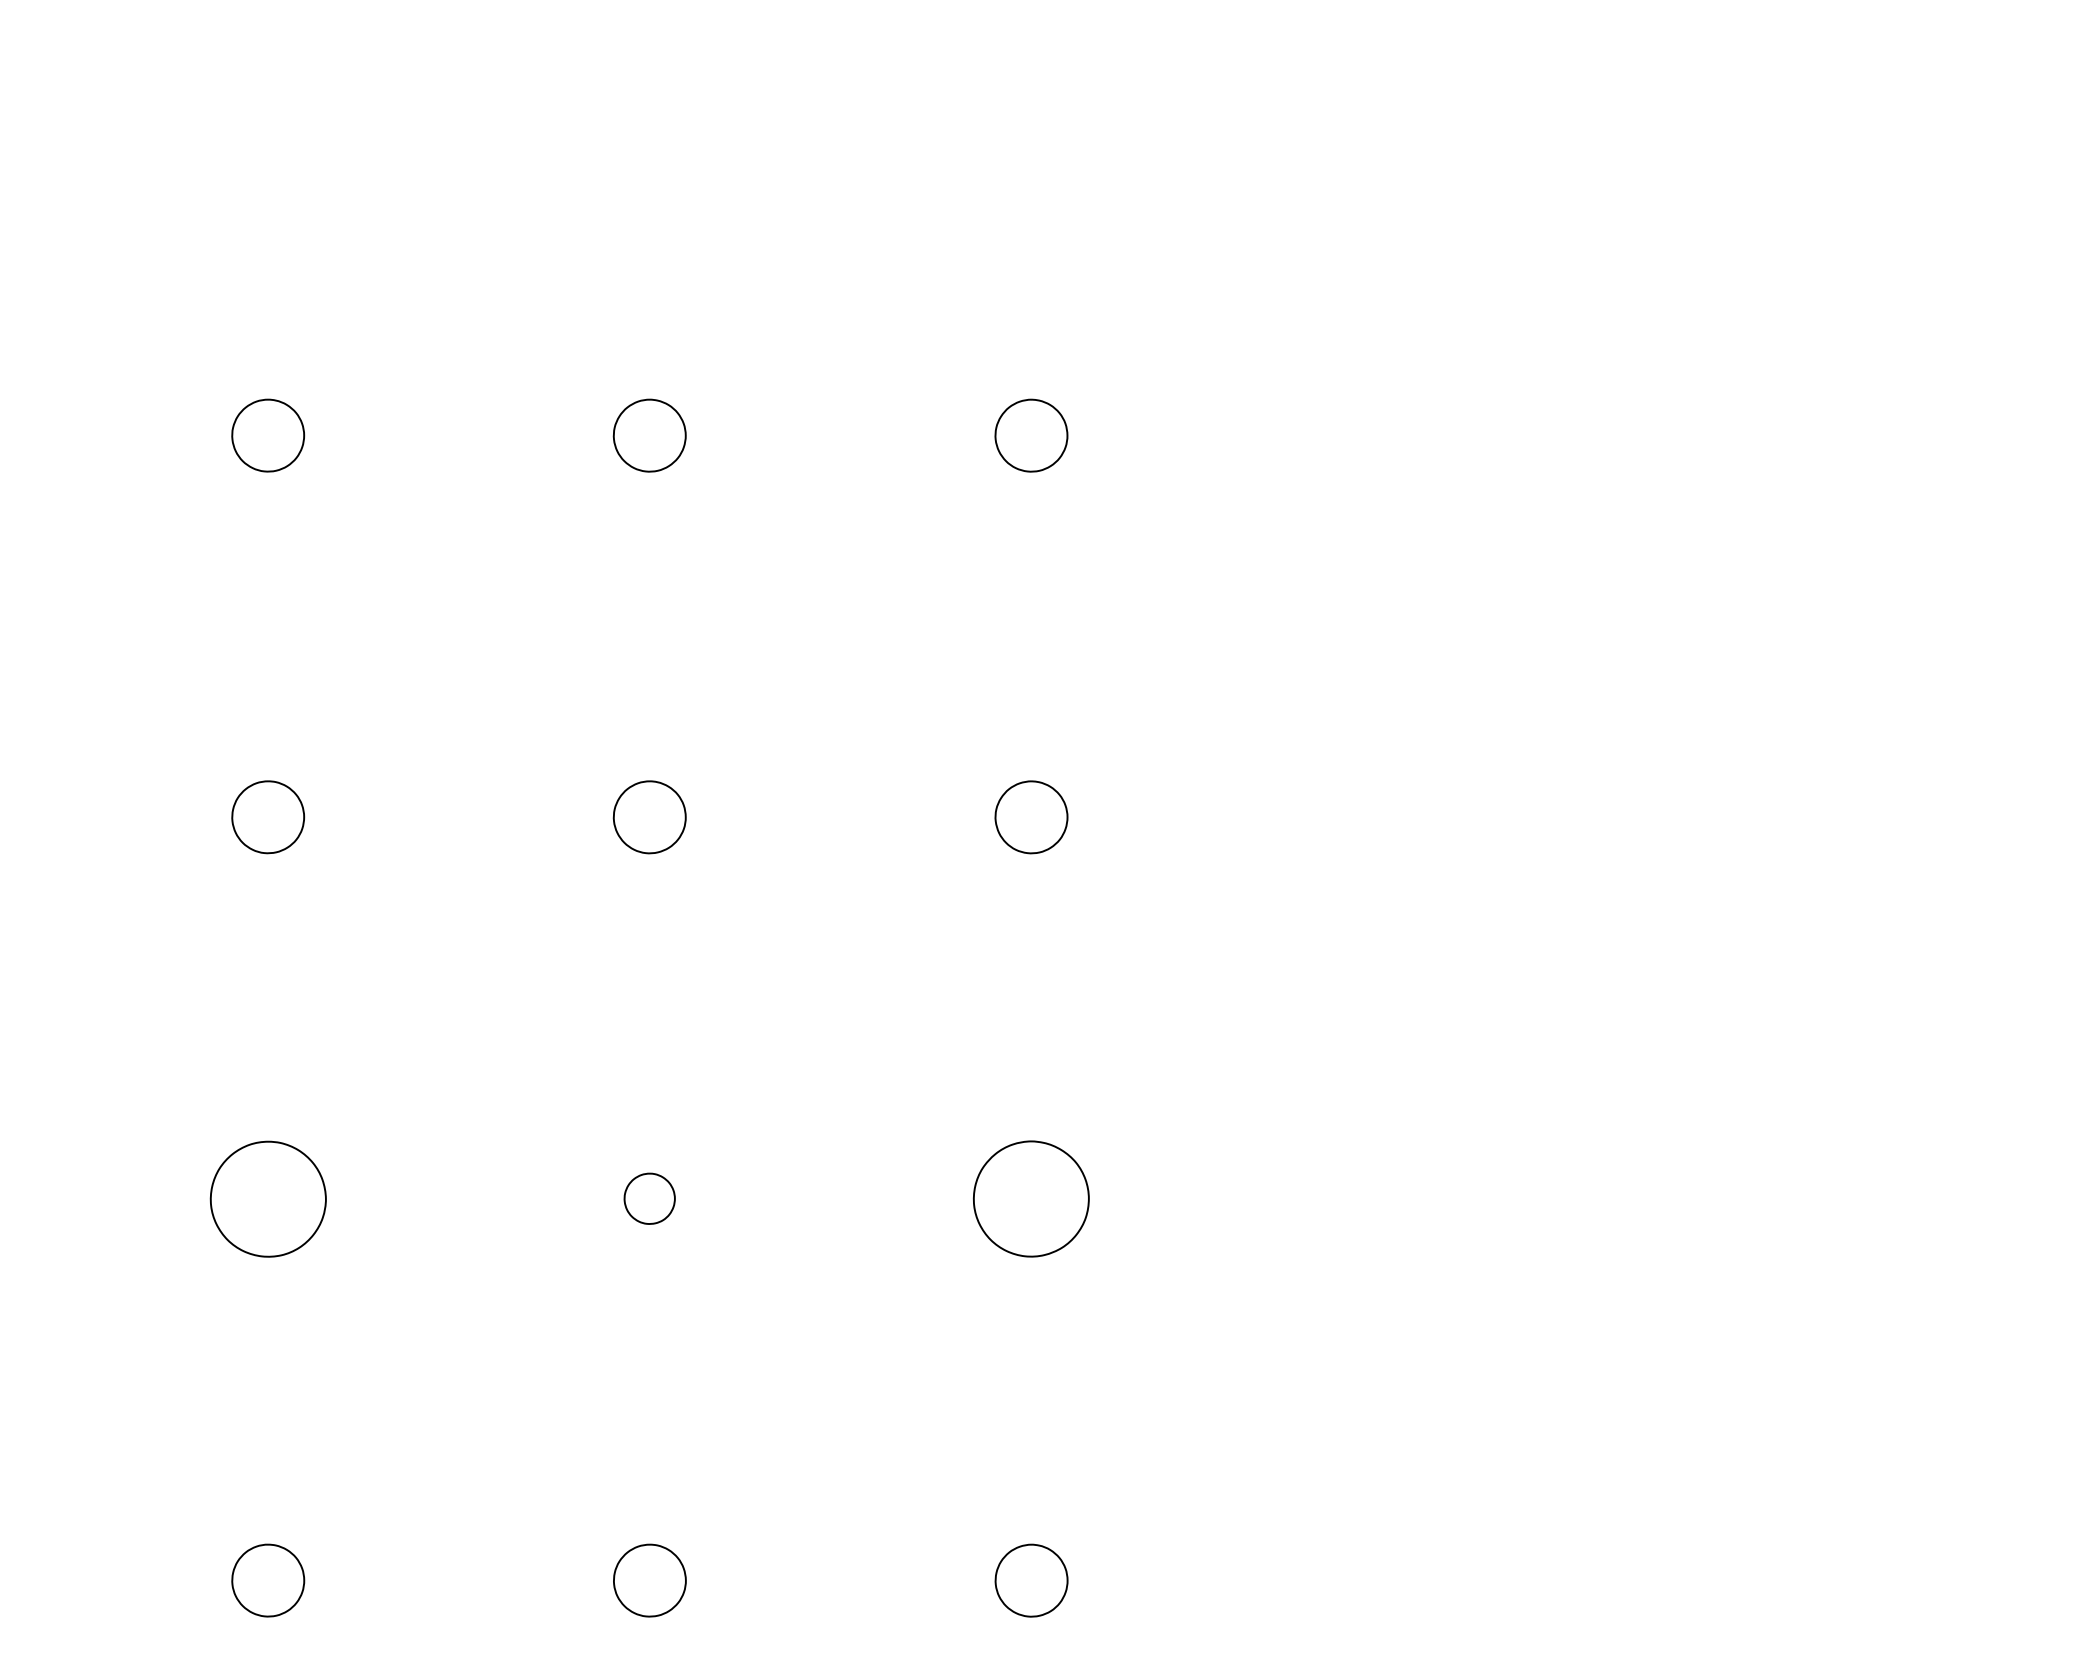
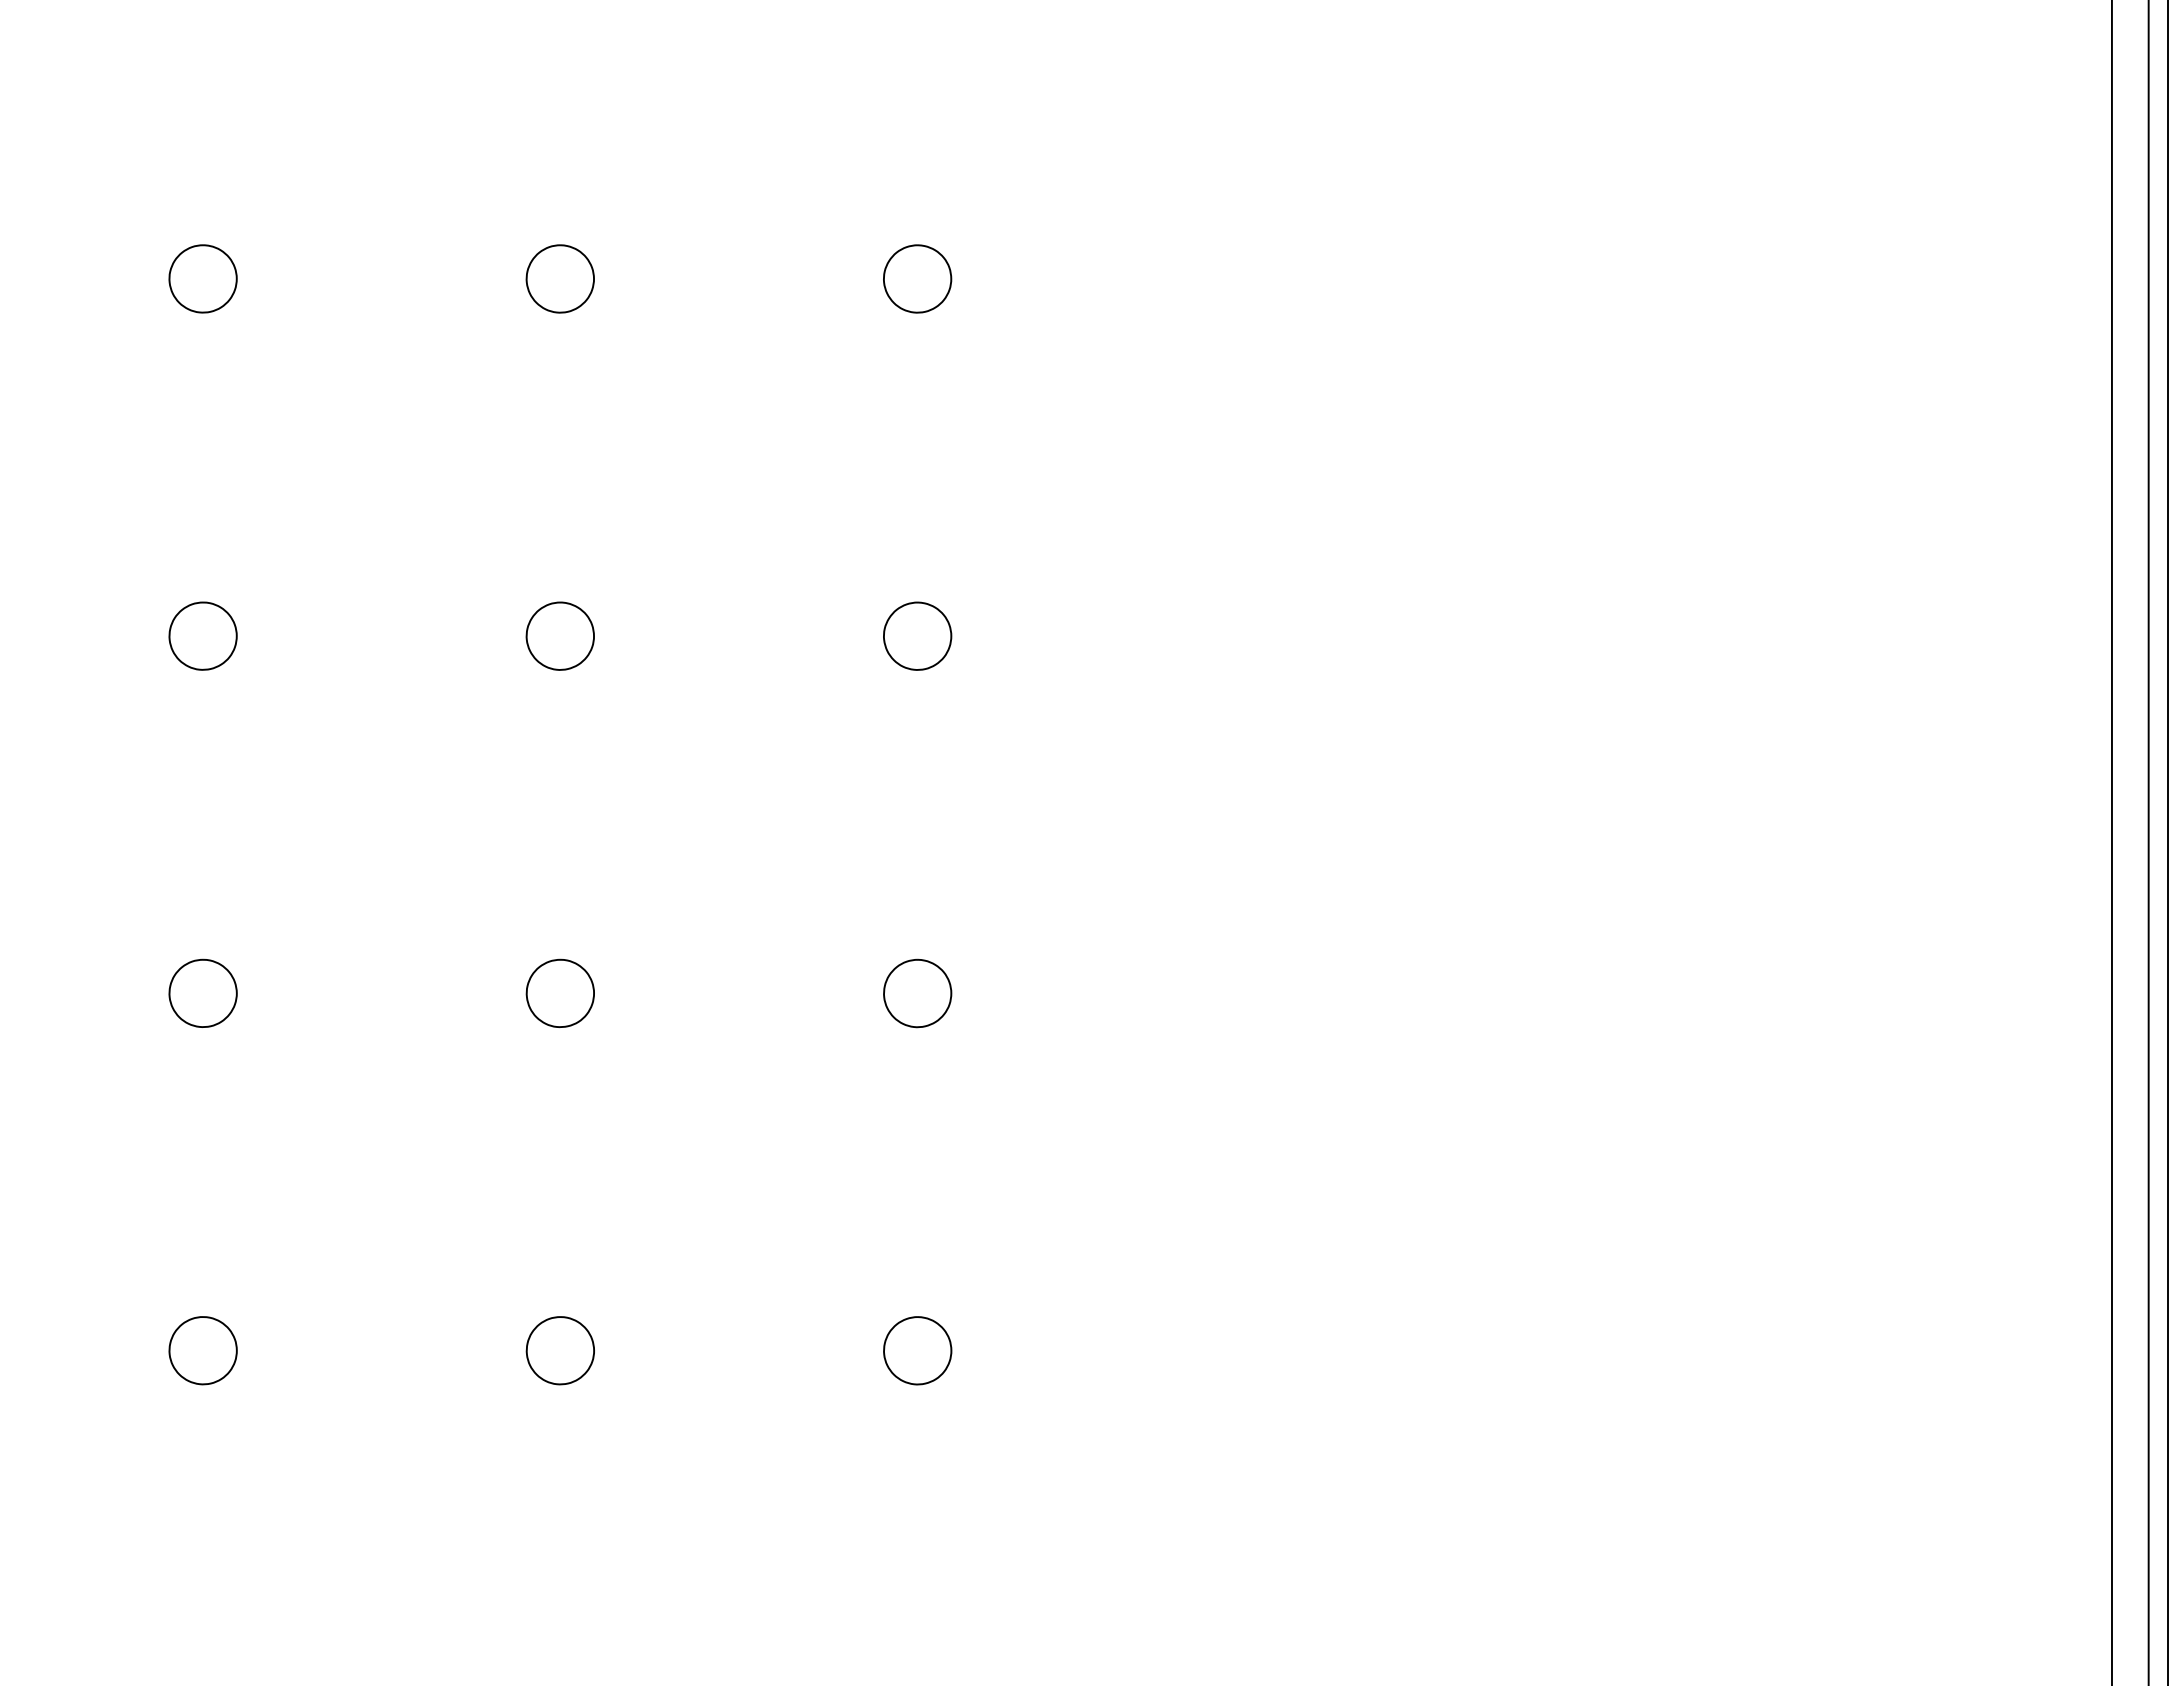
part: (267, 1197) -> (202, 992), size x0.62
part: (648, 1197) -> (559, 992), size x1.43
part: (1031, 1199) -> (917, 993), size x0.62

